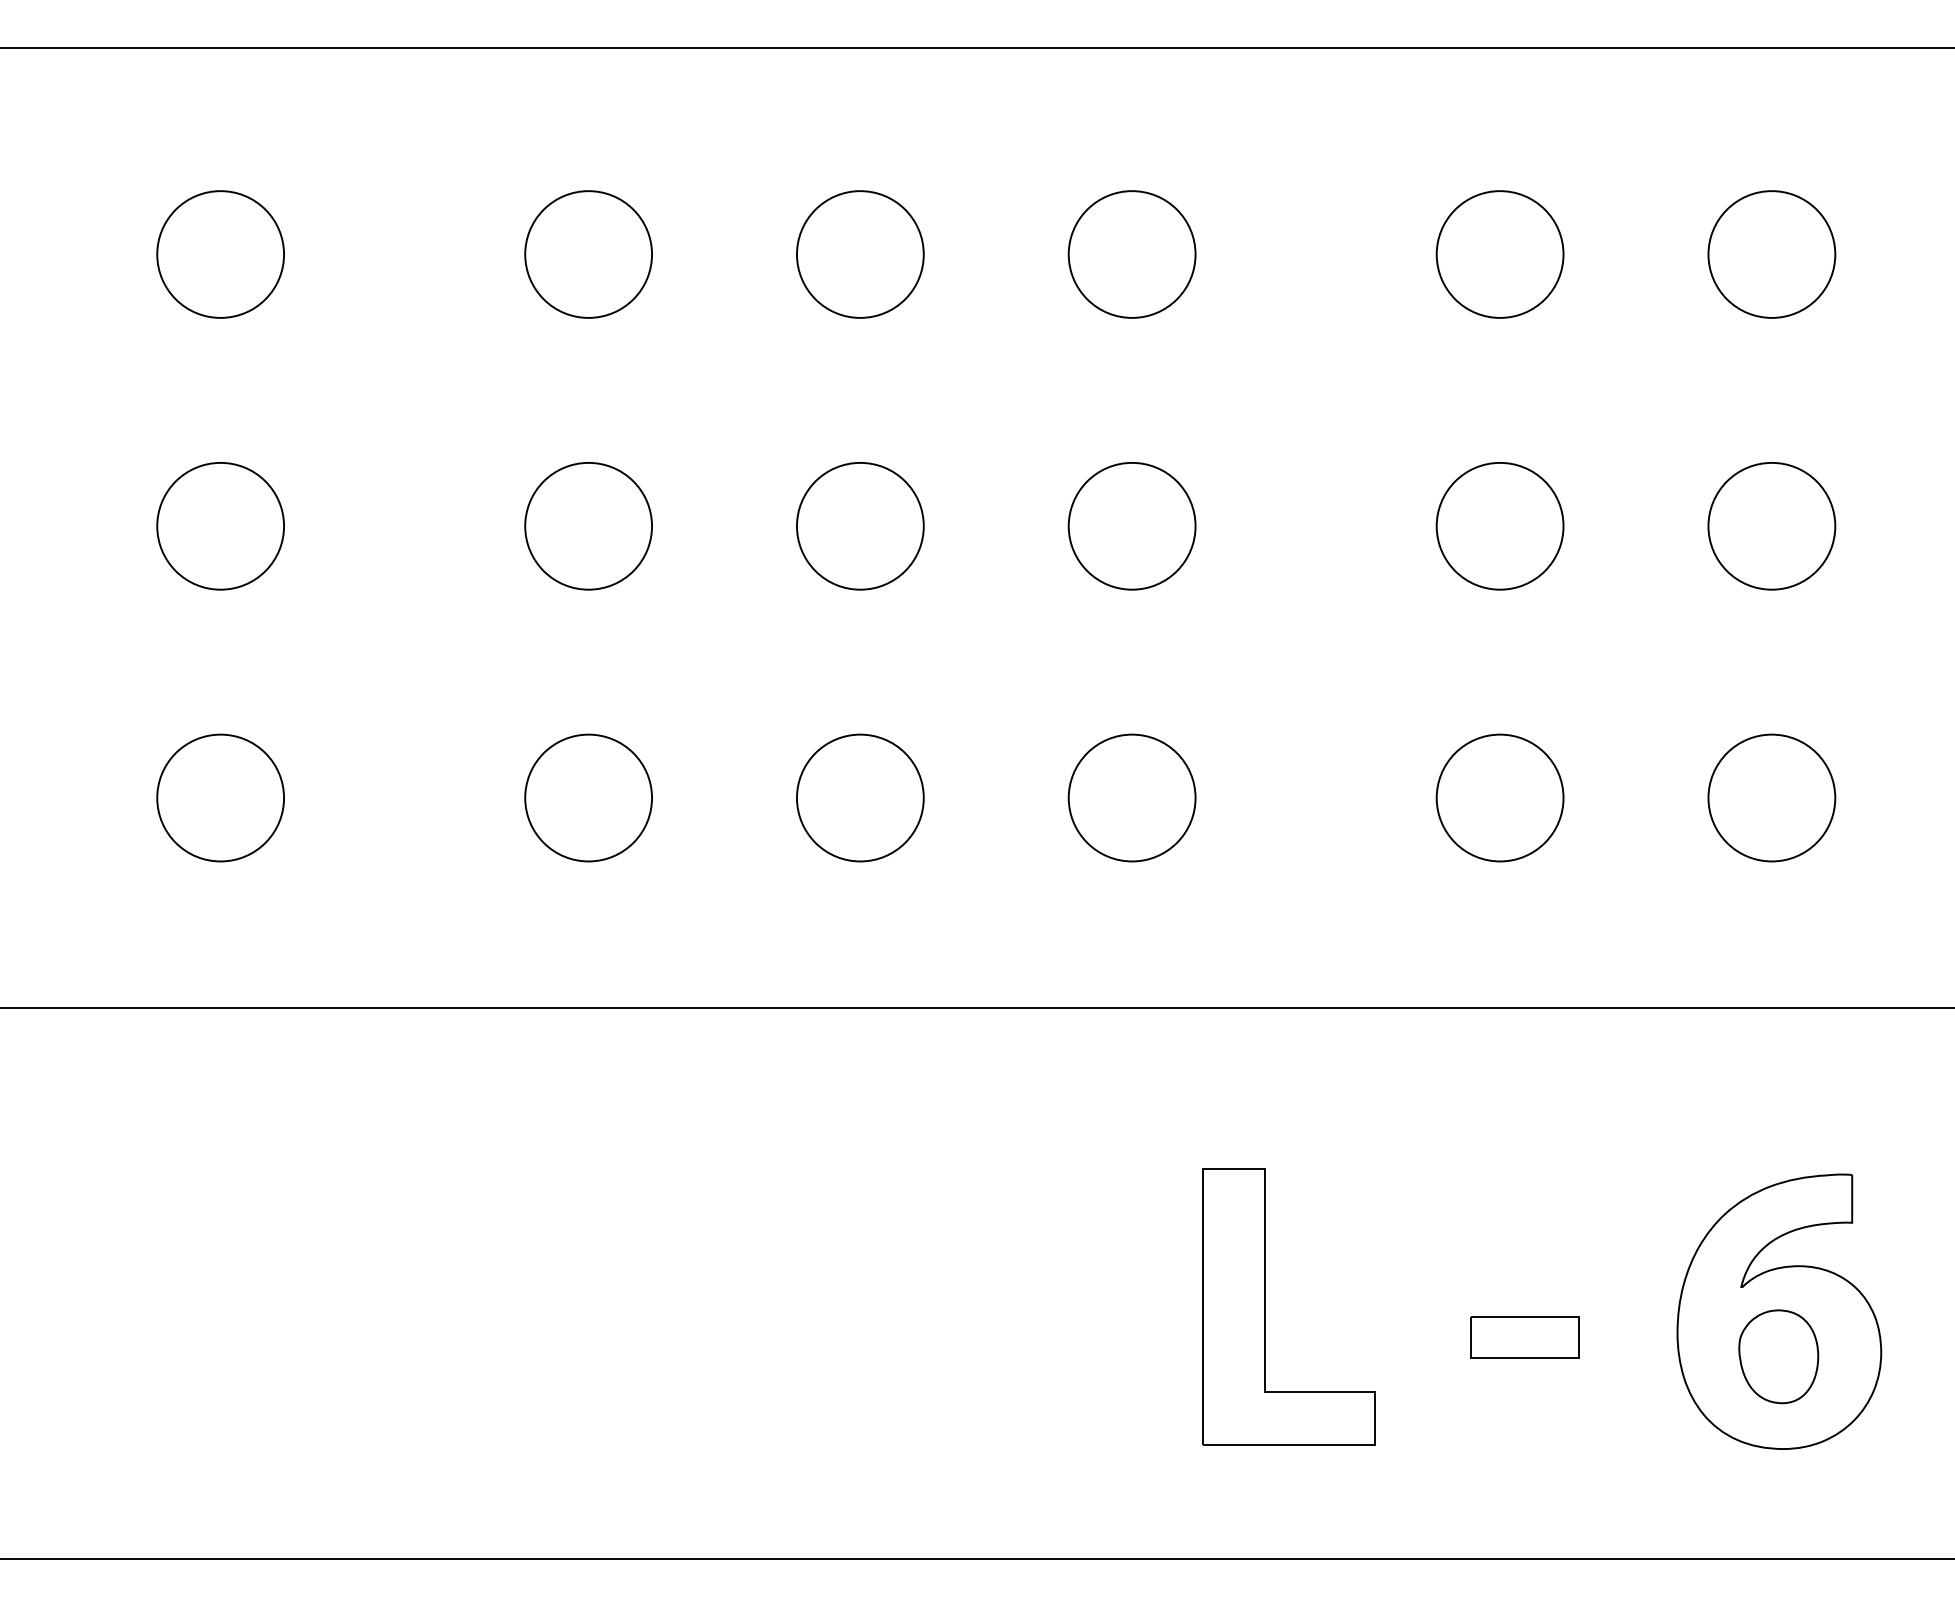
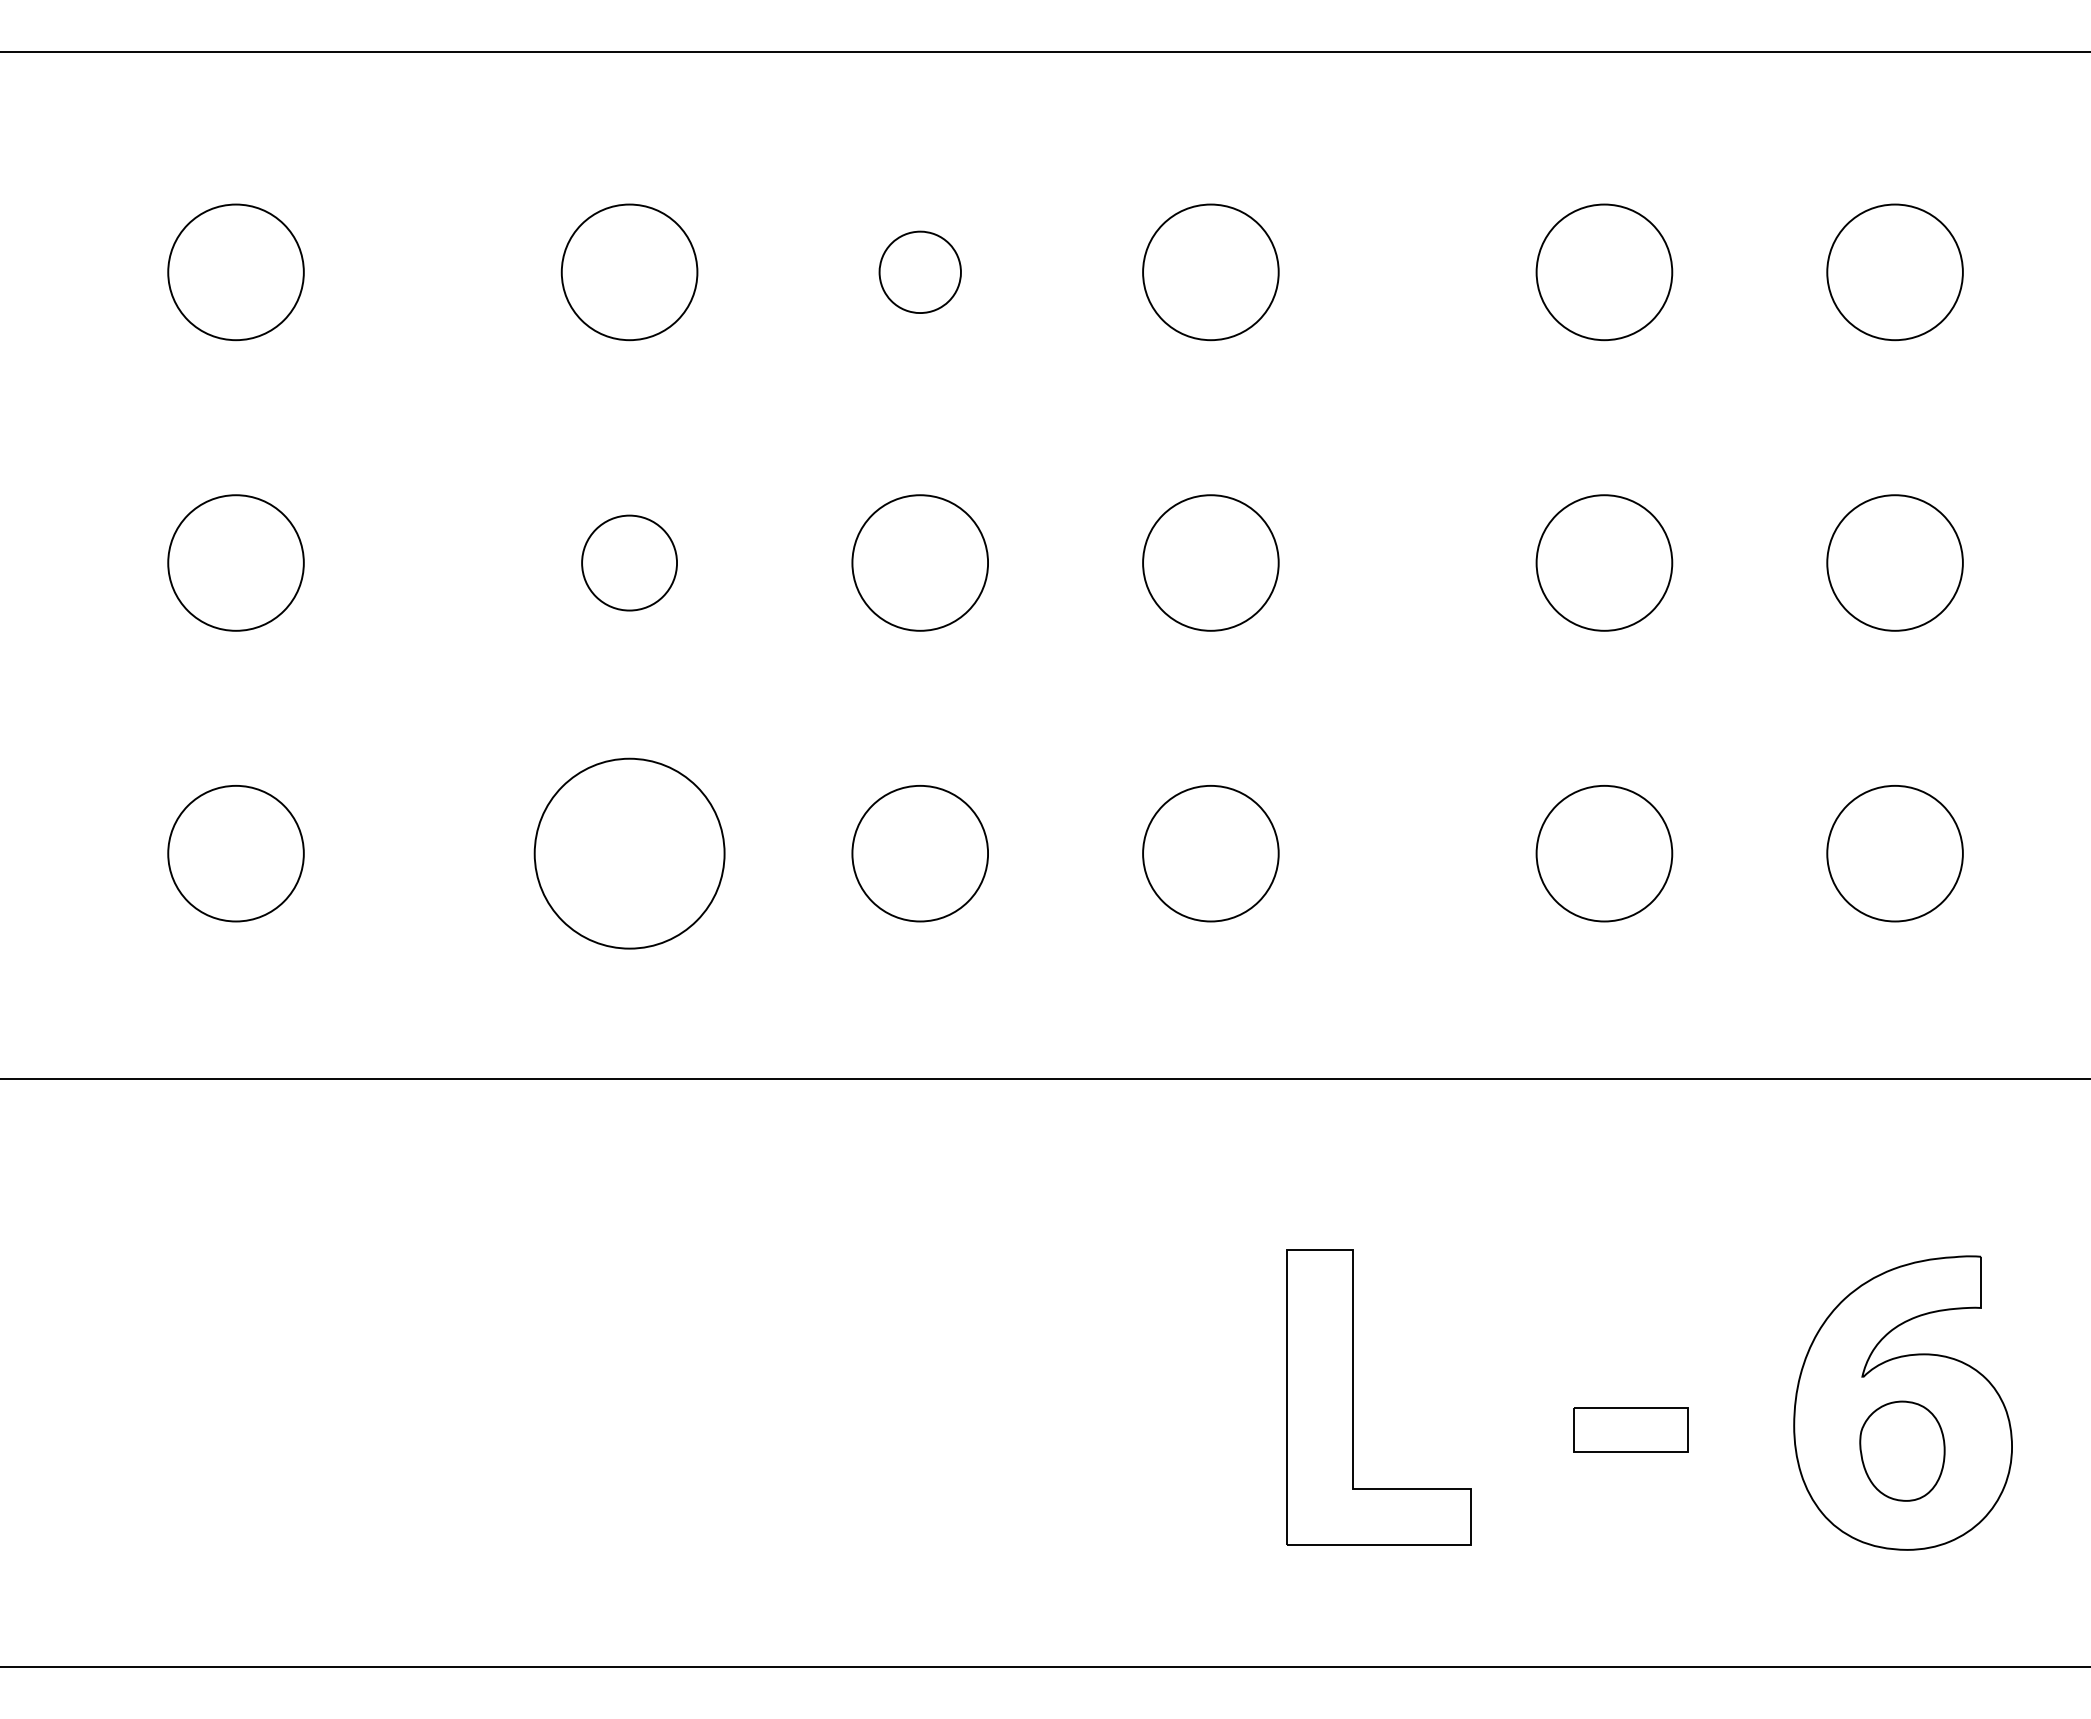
part: (860, 254) -> (920, 272), size x0.6
part: (588, 526) -> (629, 563), size x0.7
part: (588, 797) -> (629, 853), size x1.4

